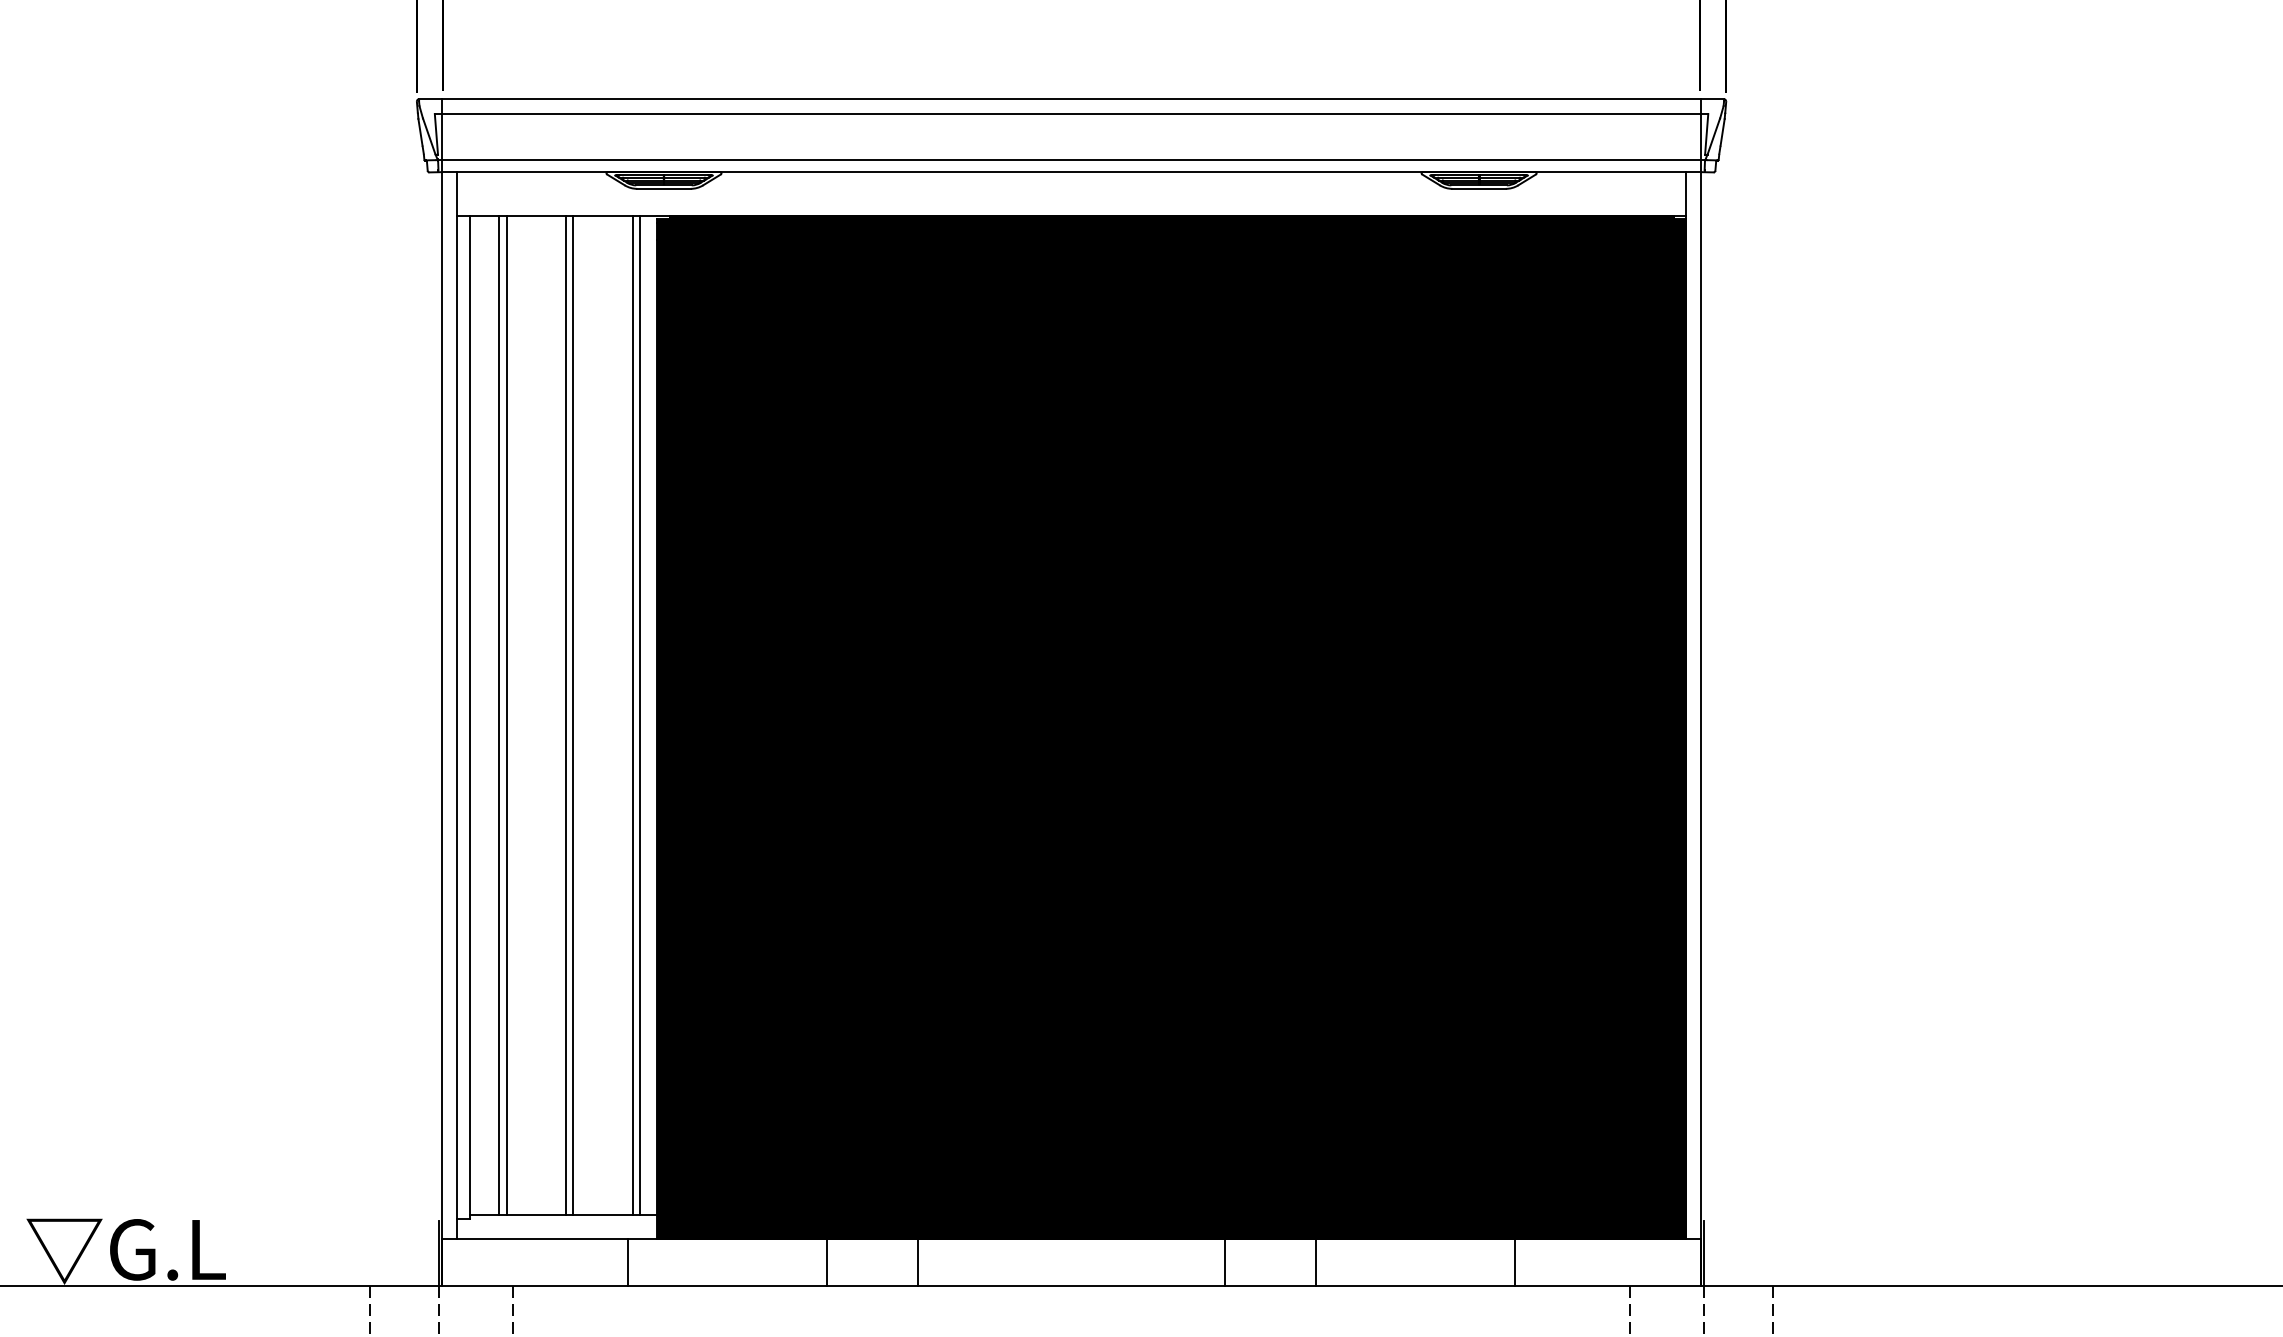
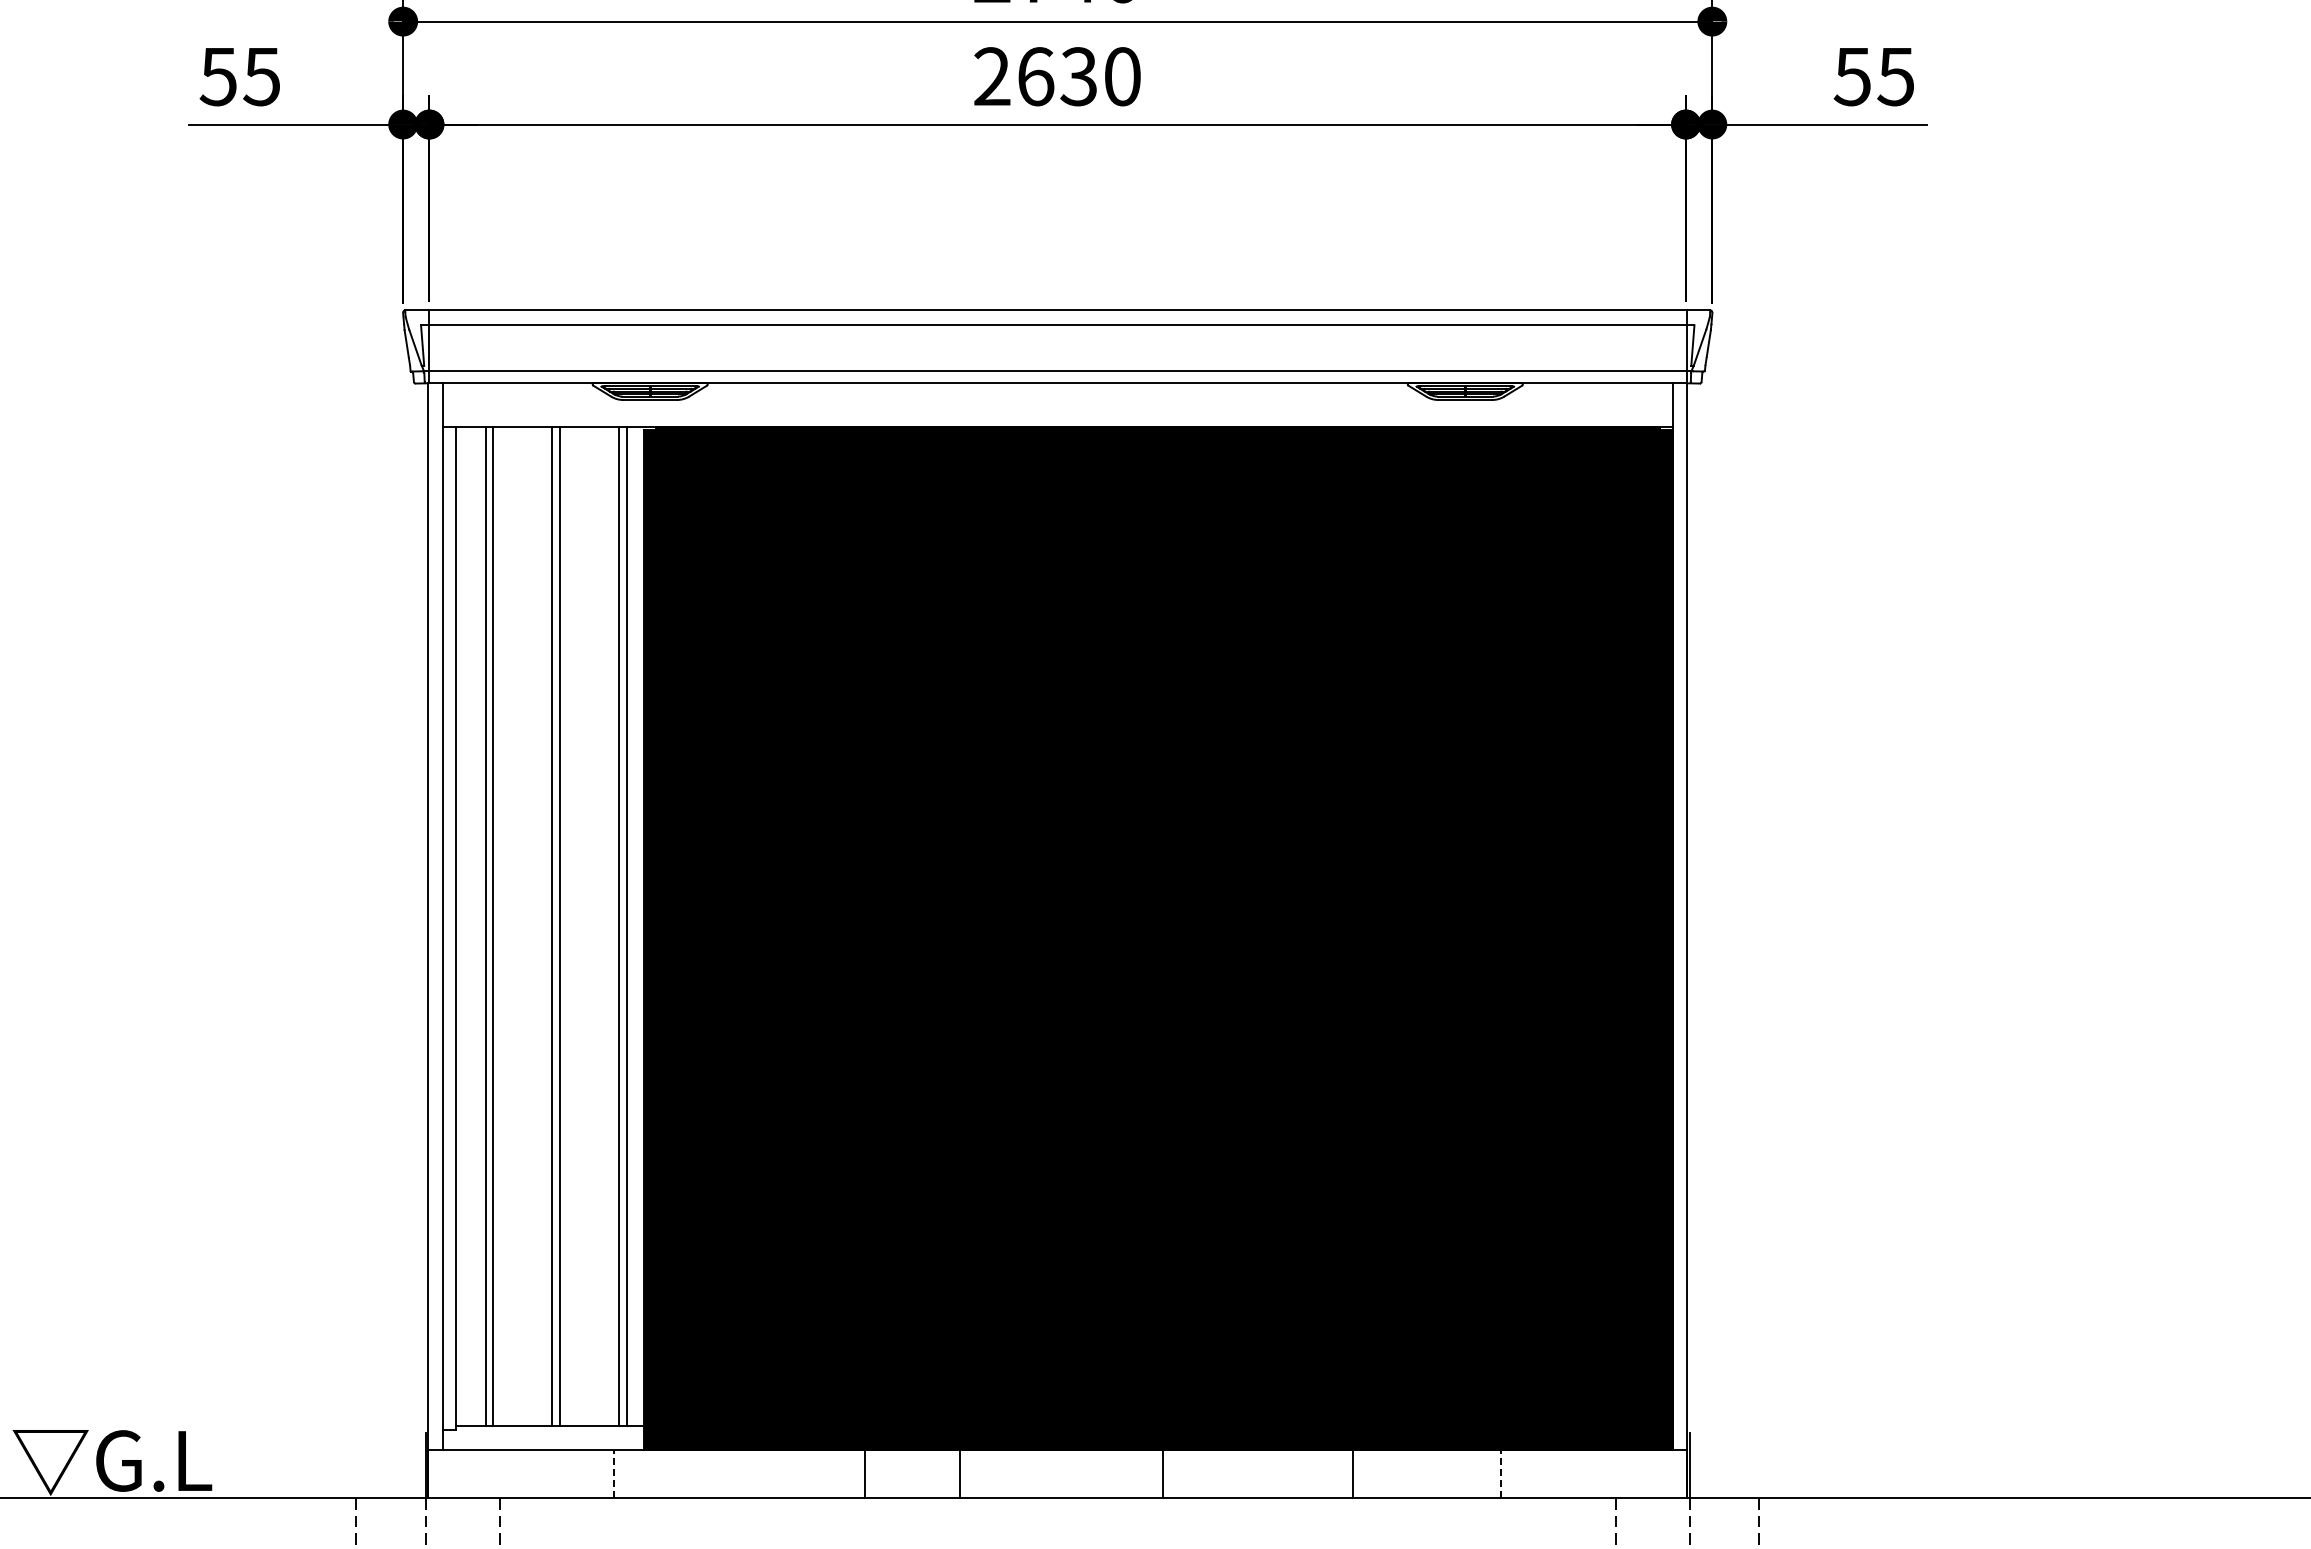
line: (628, 1262) -> (614, 1473), solid -> dashed
line: (827, 1262) -> (864, 1473), moved
line: (918, 1262) -> (960, 1473), moved
line: (1225, 1262) -> (1163, 1473), moved
line: (1315, 1262) -> (1352, 1473), moved
line: (1515, 1262) -> (1501, 1473), solid -> dashed

